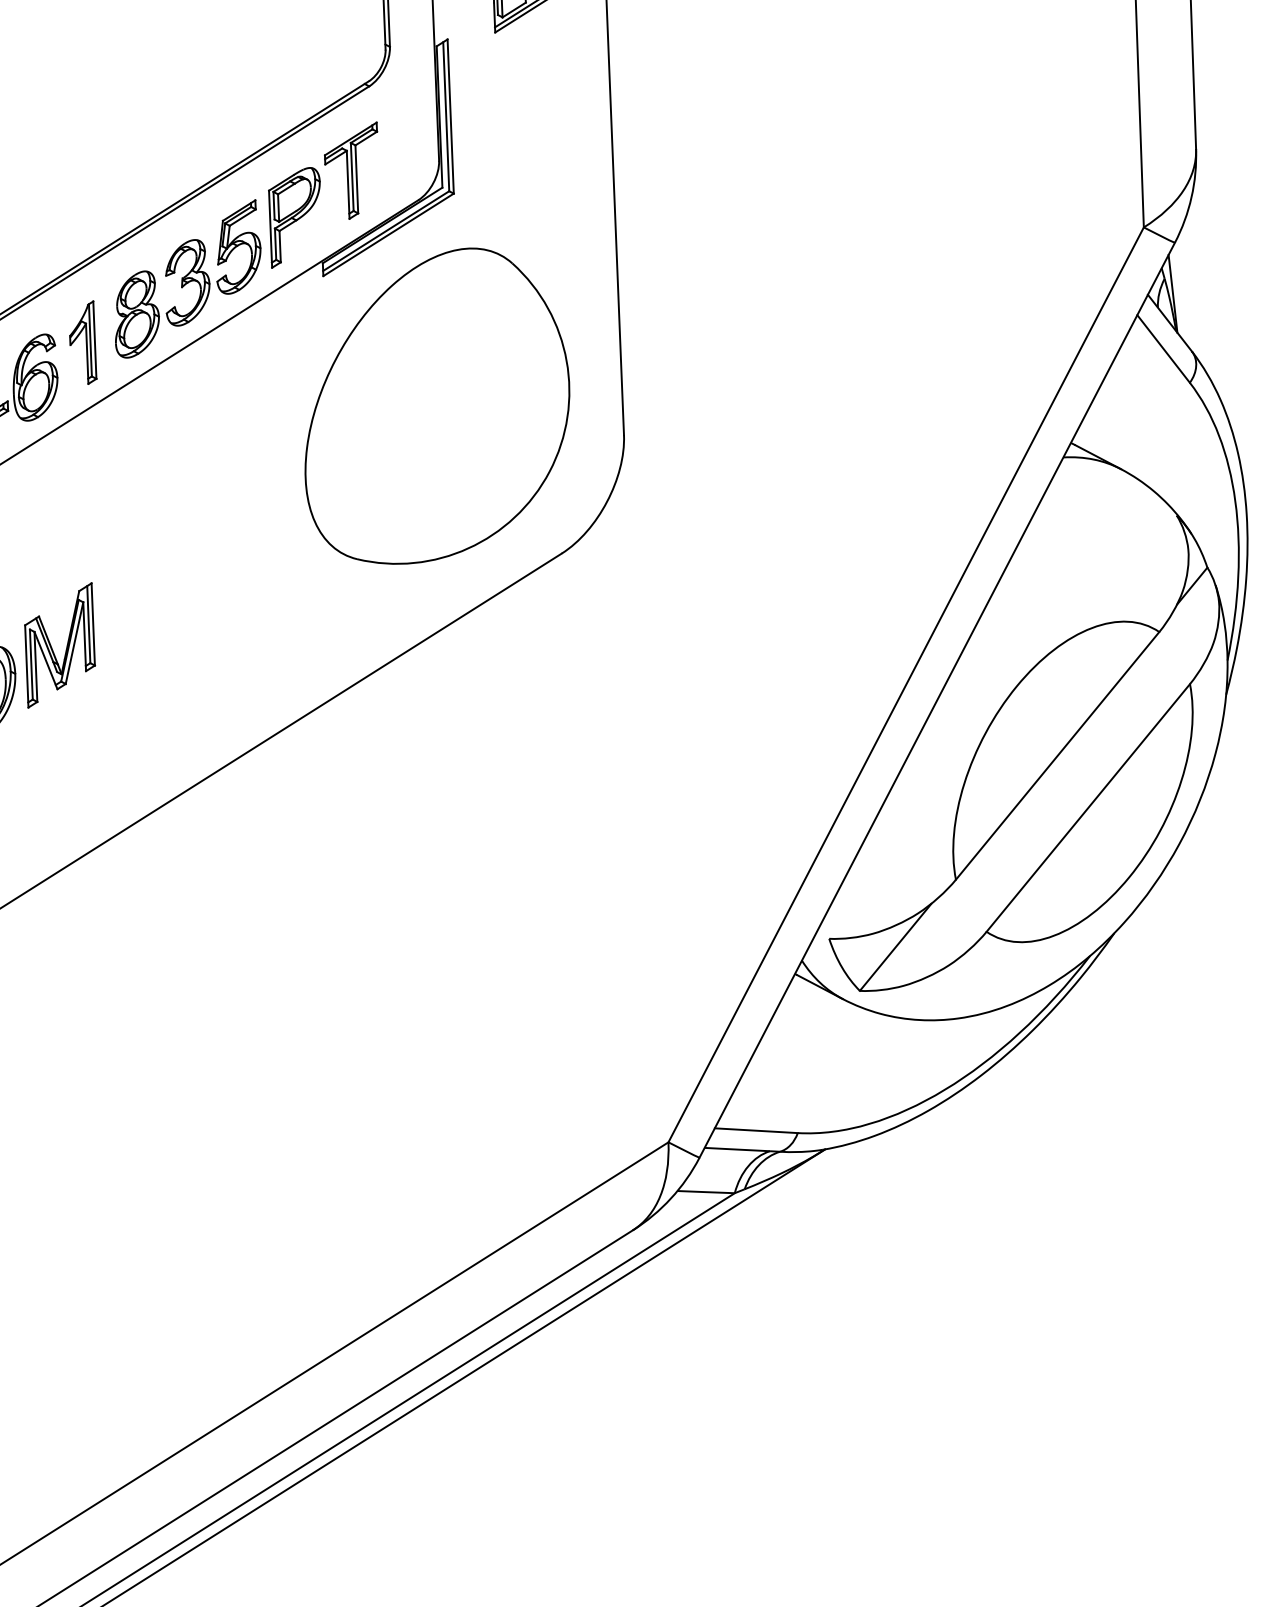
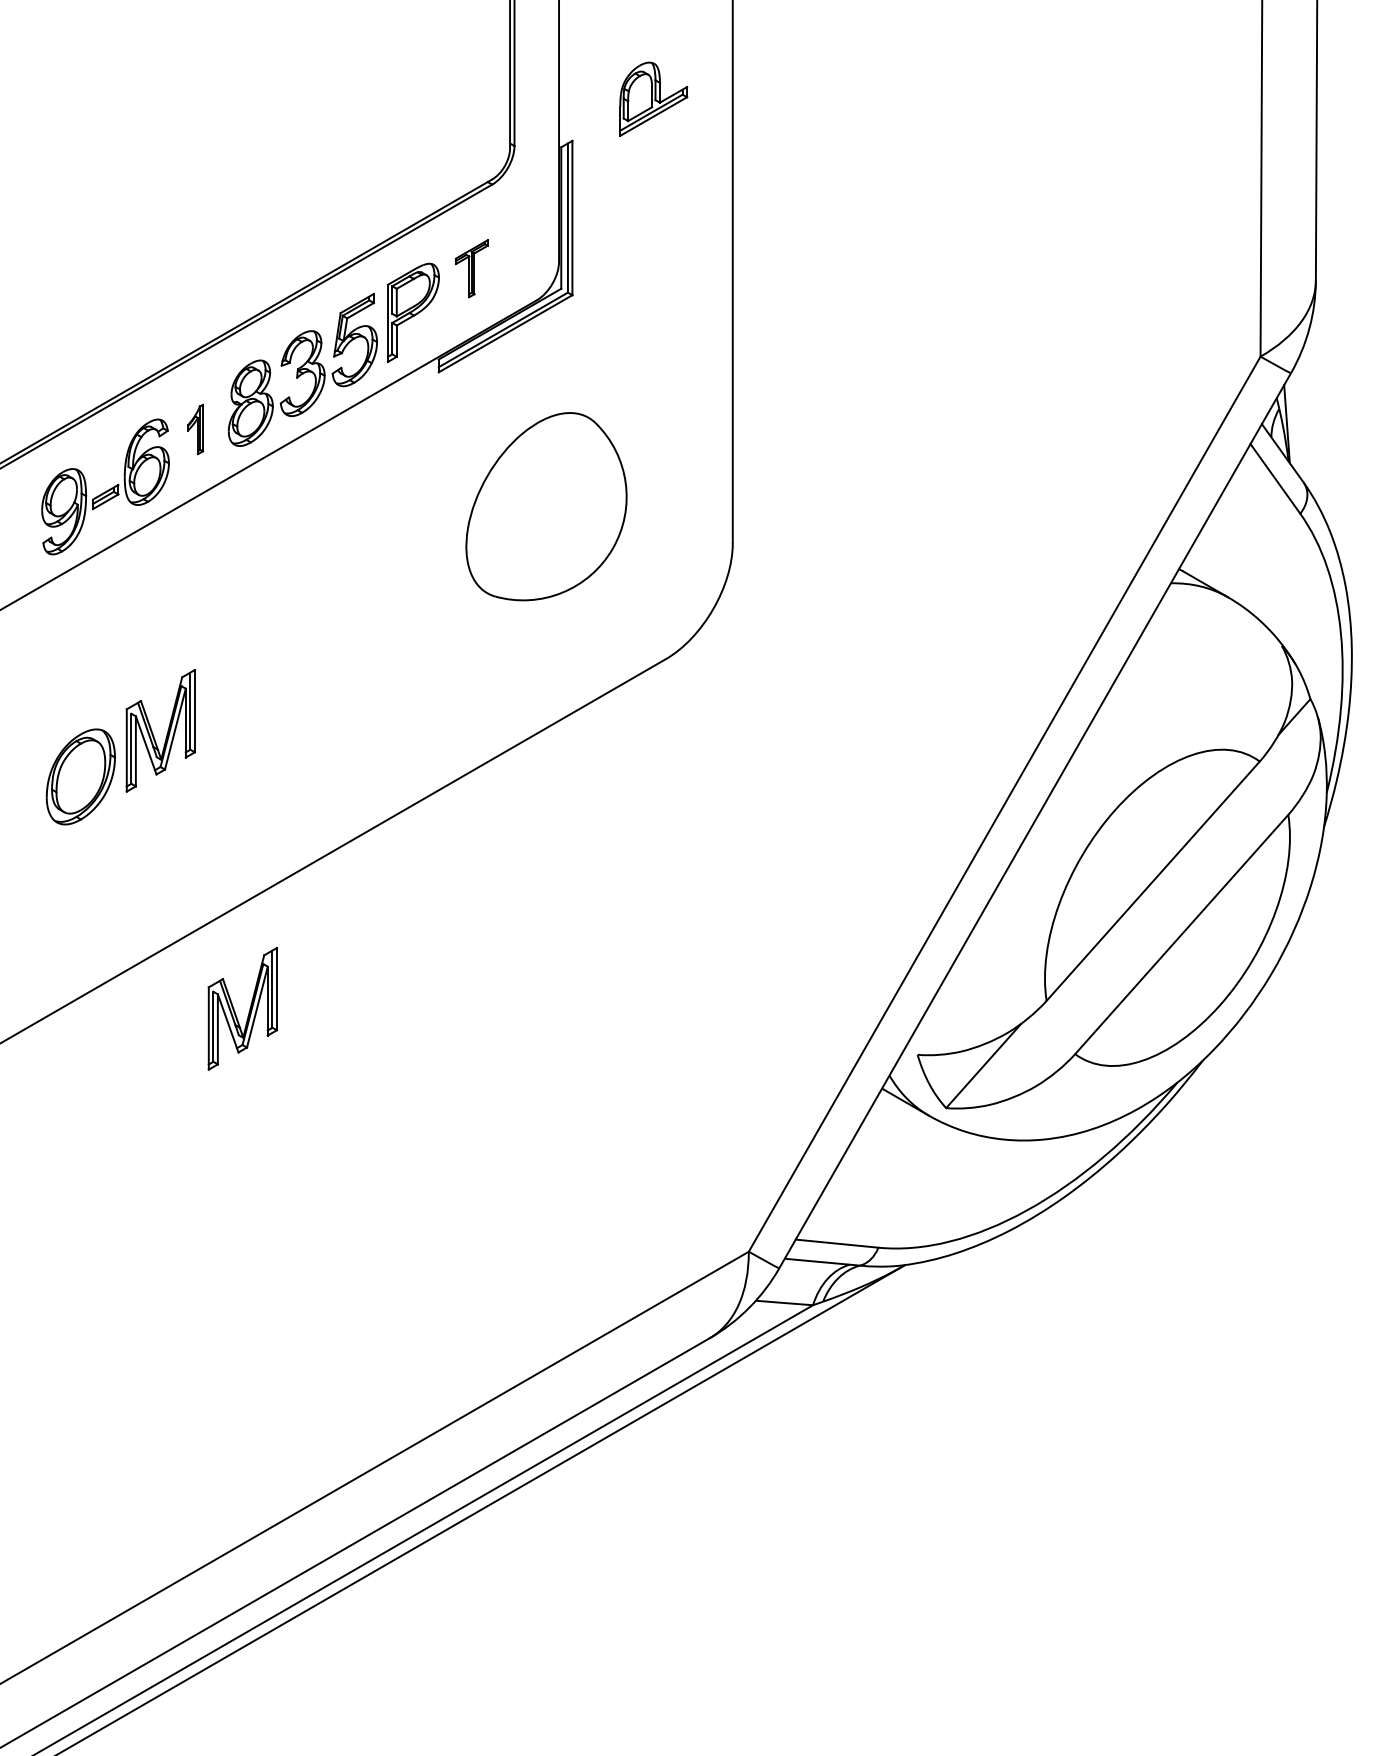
part: (351, 171) -> (471, 268), size x0.6
part: (82, 342) -> (195, 429), size x0.6
part: (436, 405) -> (546, 506), size x0.6
part: (159, 919) -> (249, 1008), added

